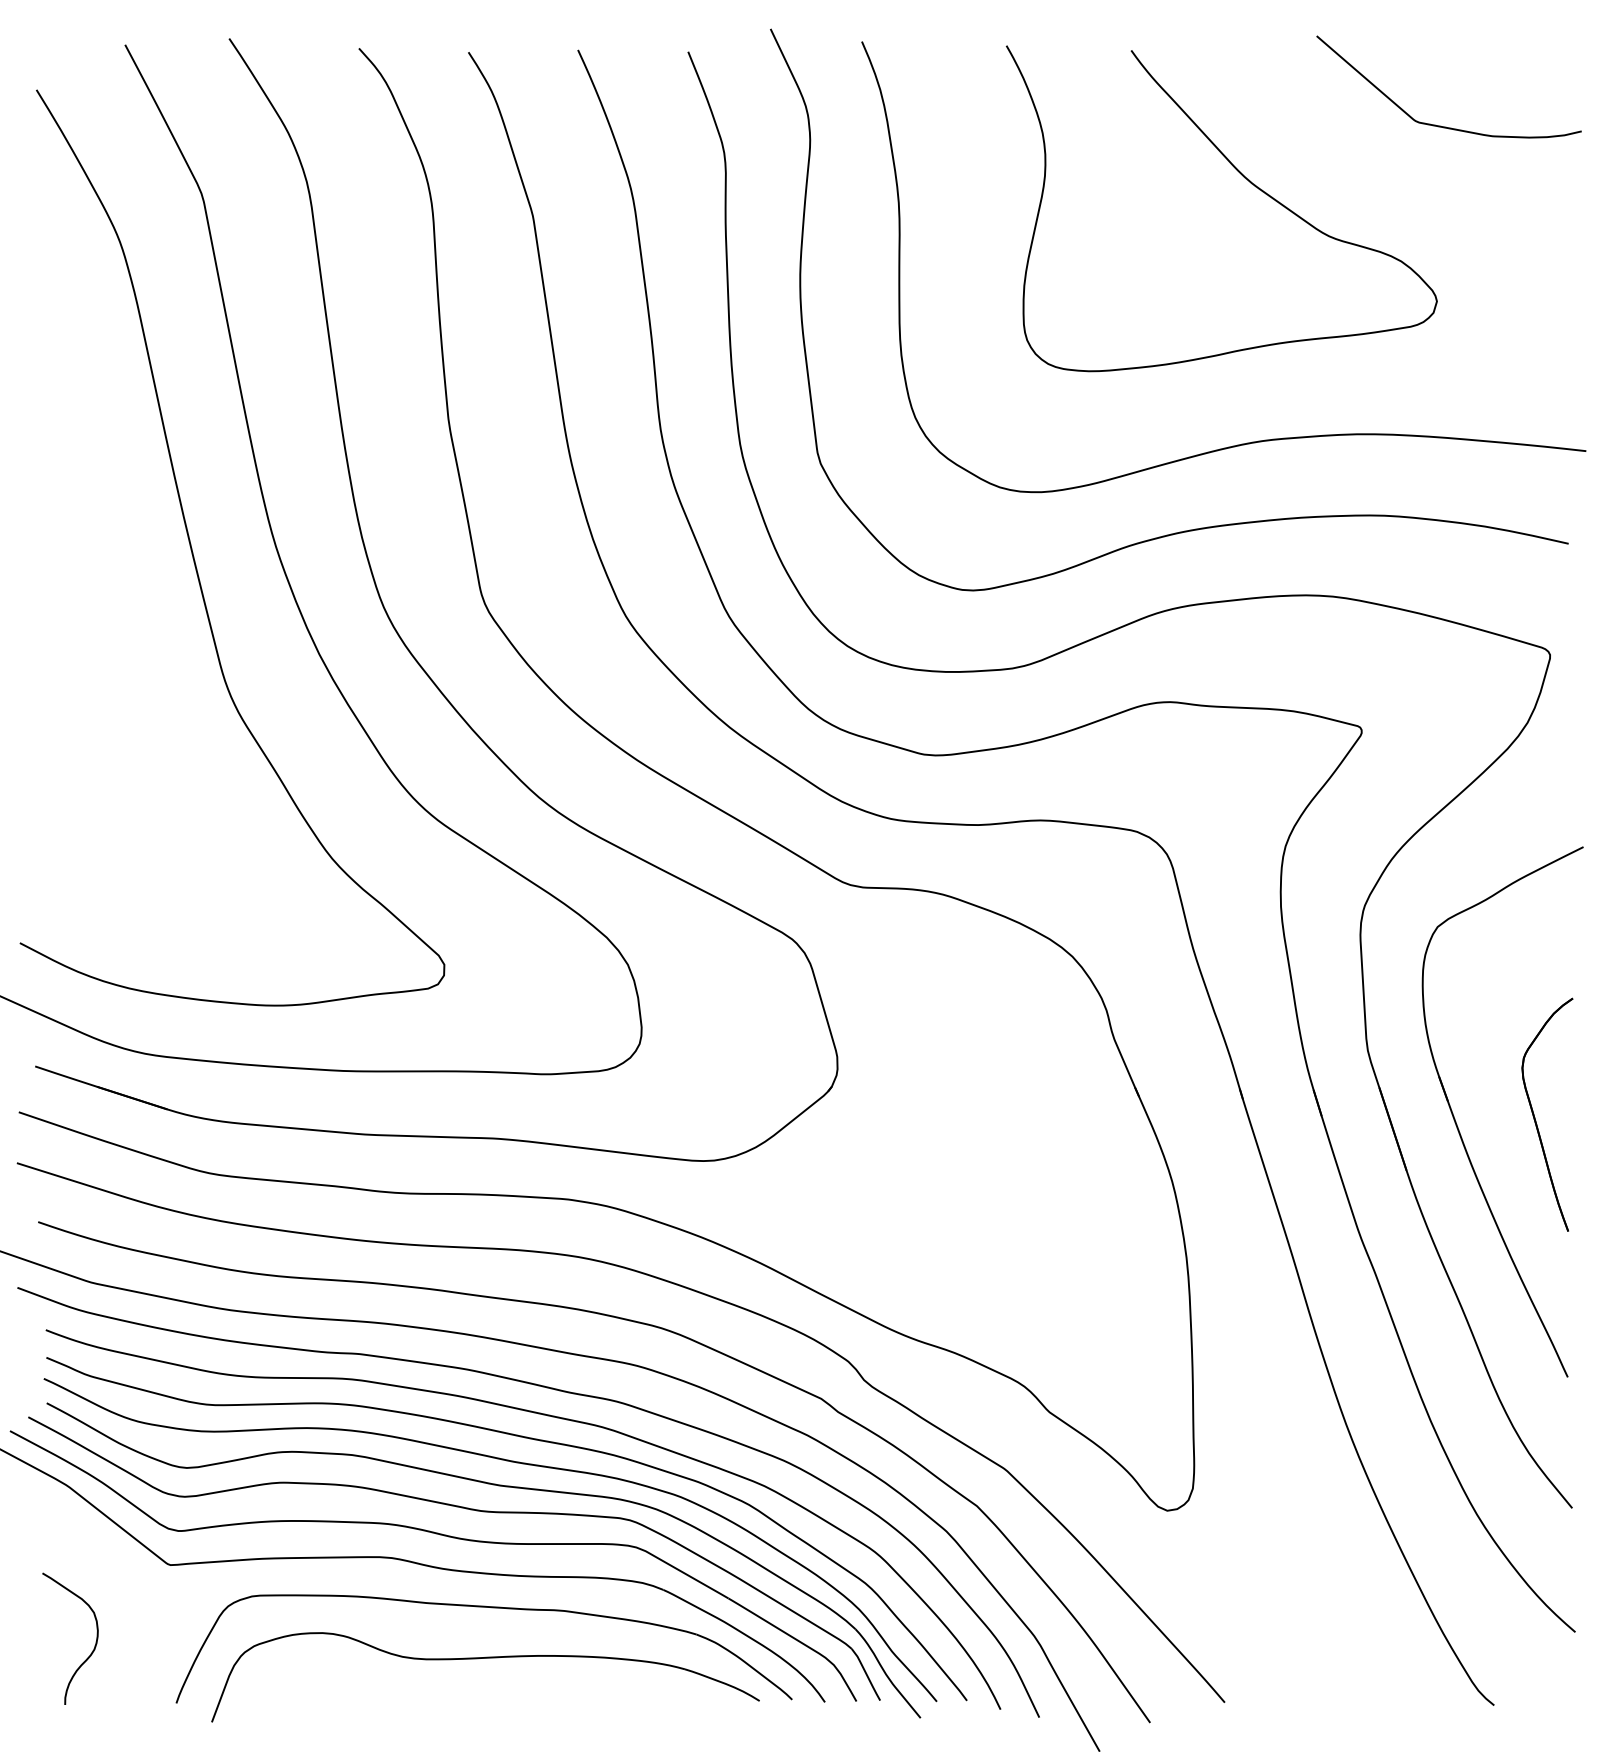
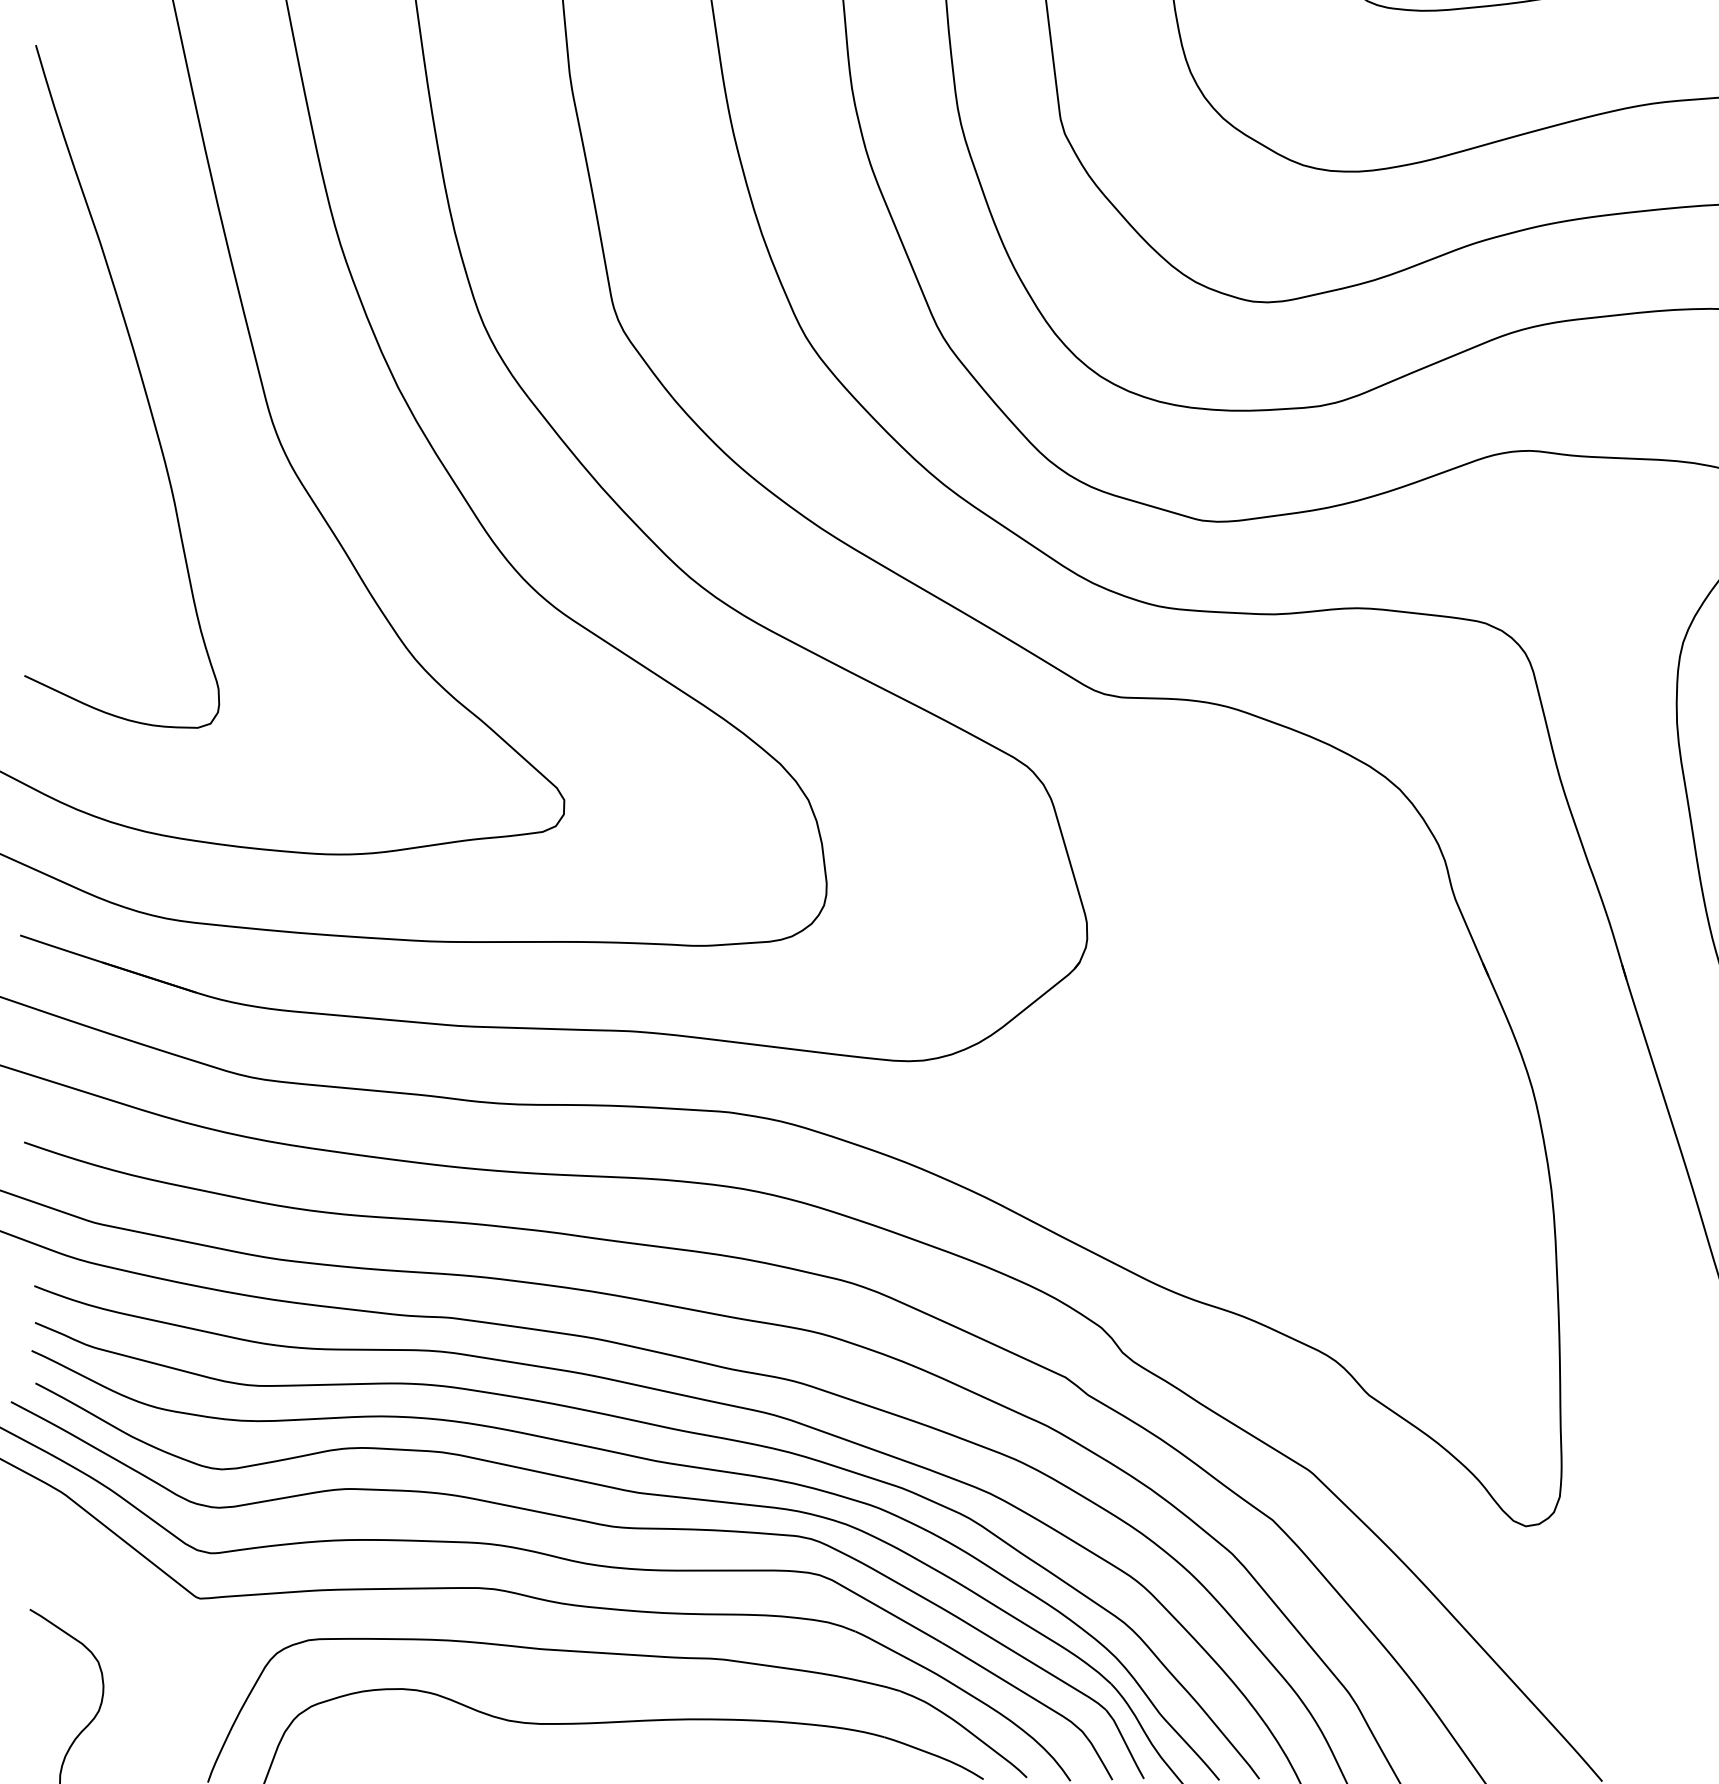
curve: (126, 651) -> (141, 383), added

